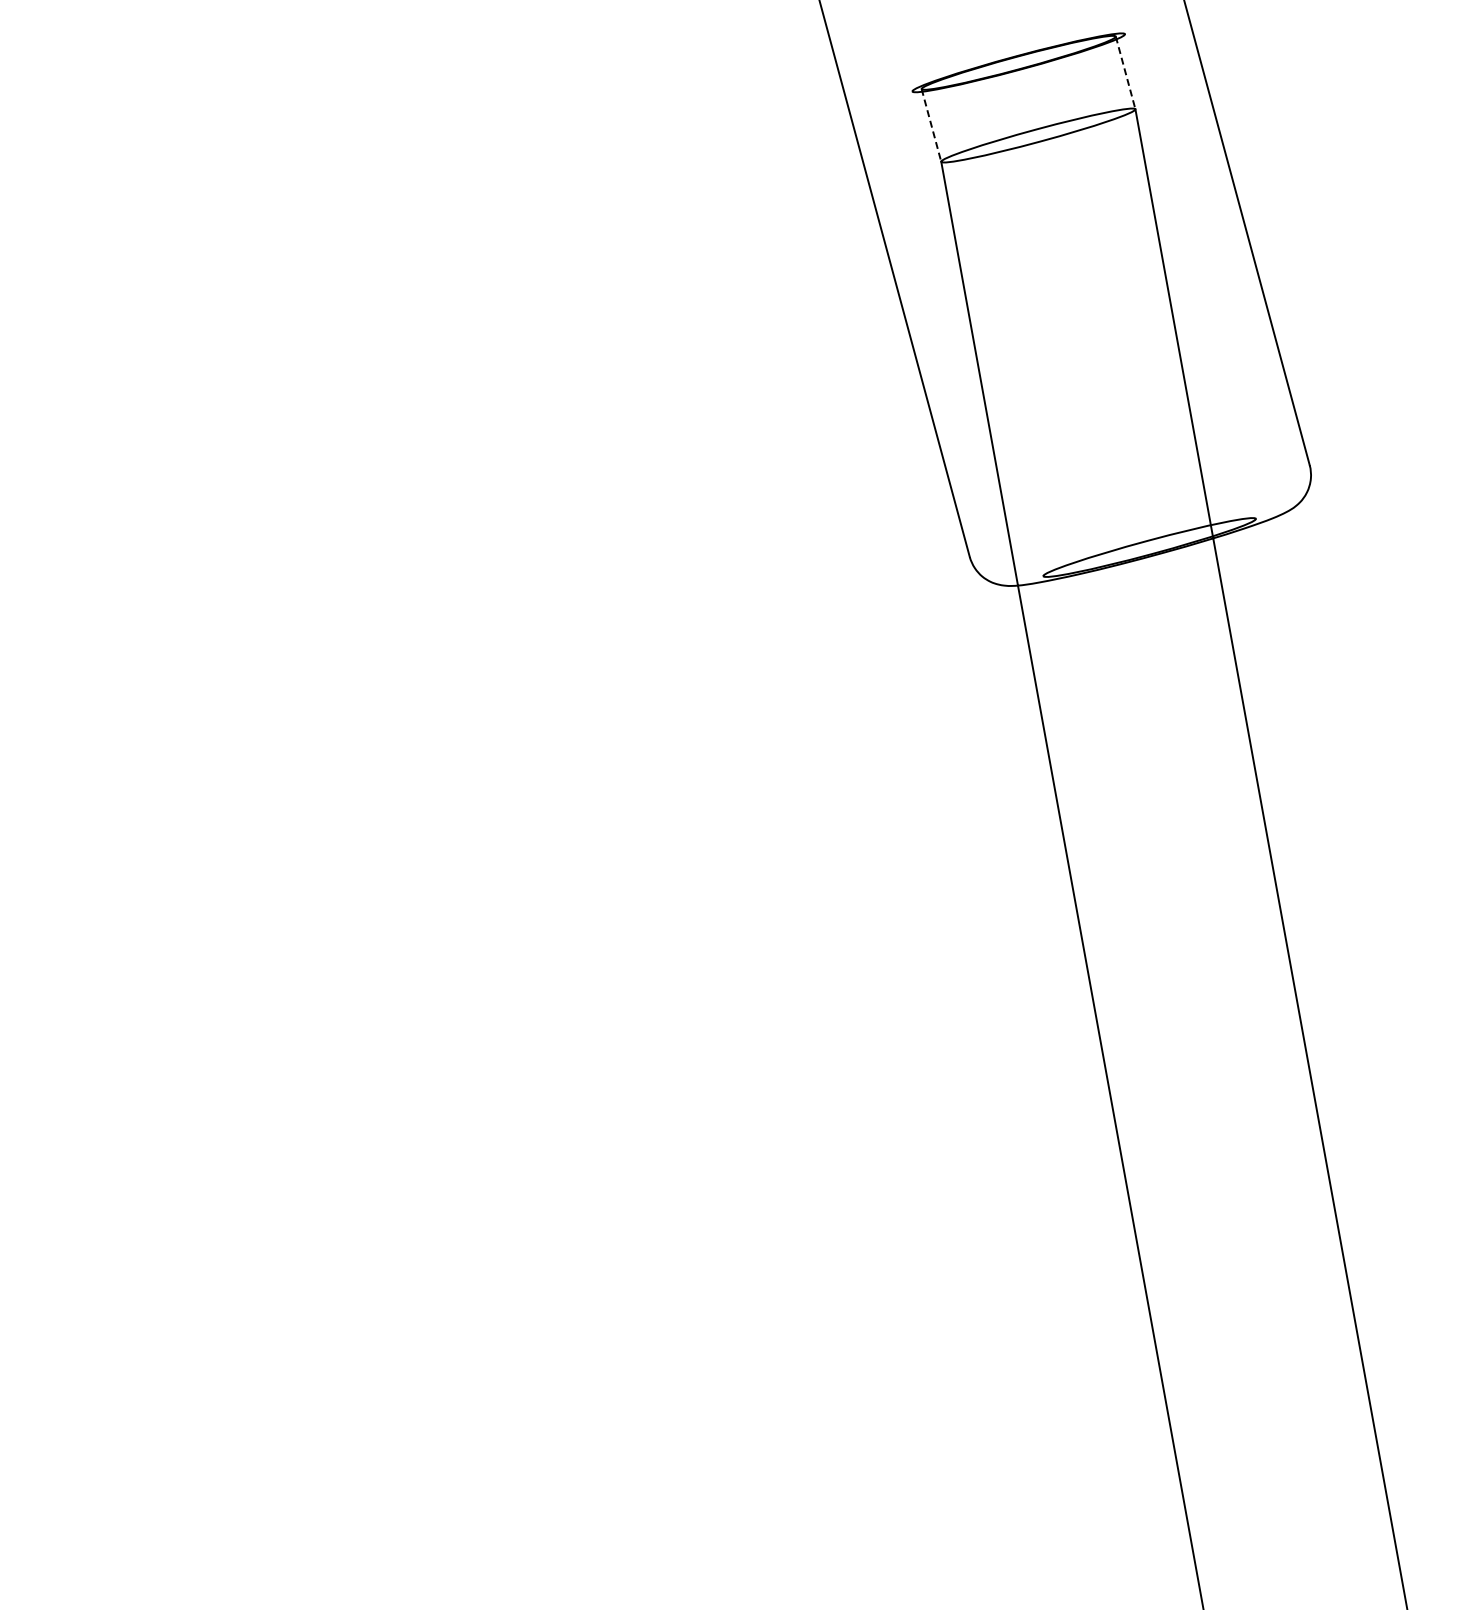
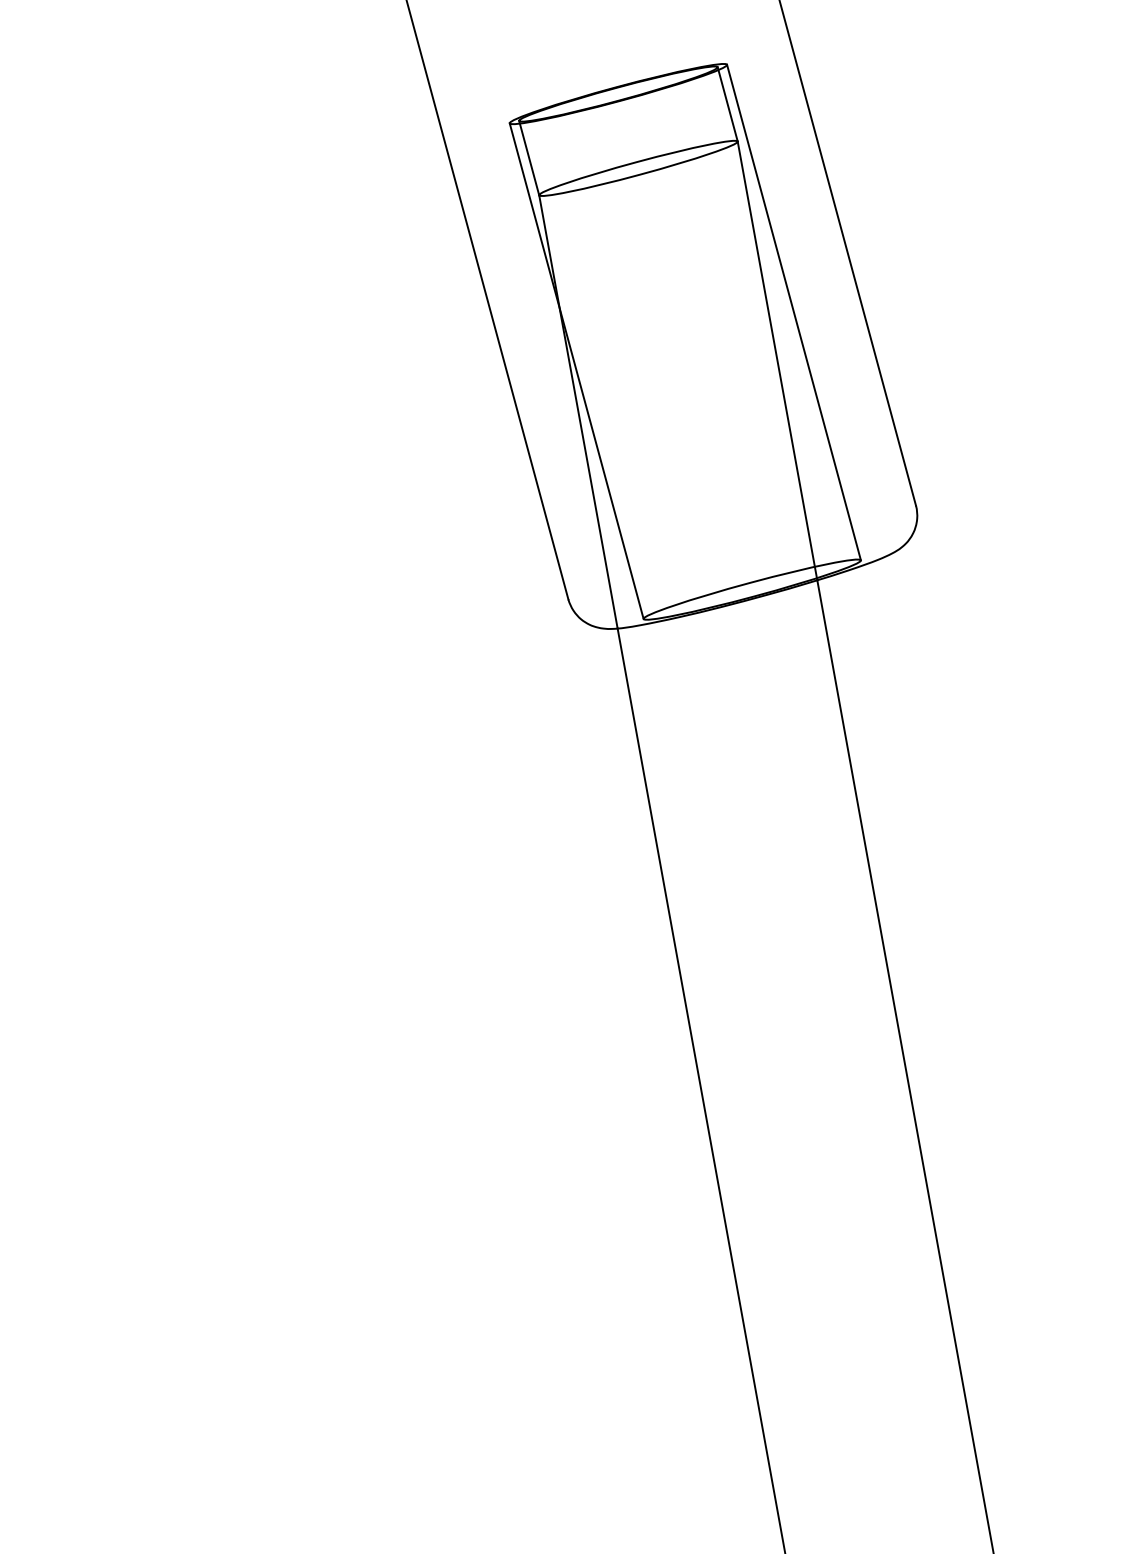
line: (1125, 72) -> (727, 103), dashed -> solid
line: (931, 125) -> (529, 158), dashed -> solid
line: (1189, 276) -> (793, 312), added
line: (977, 333) -> (576, 370), added

